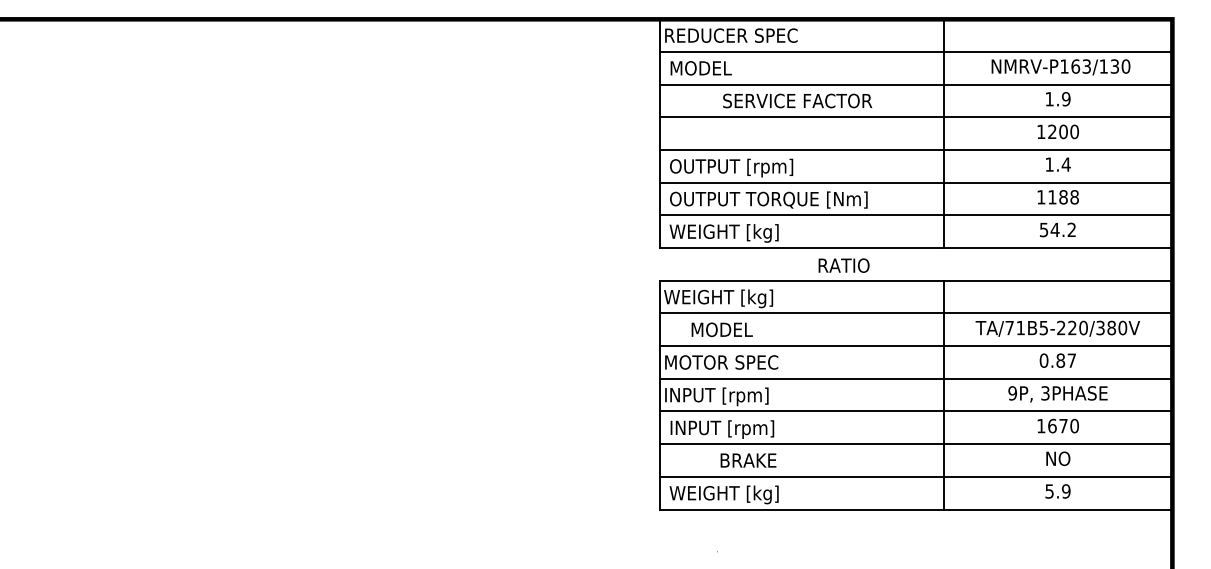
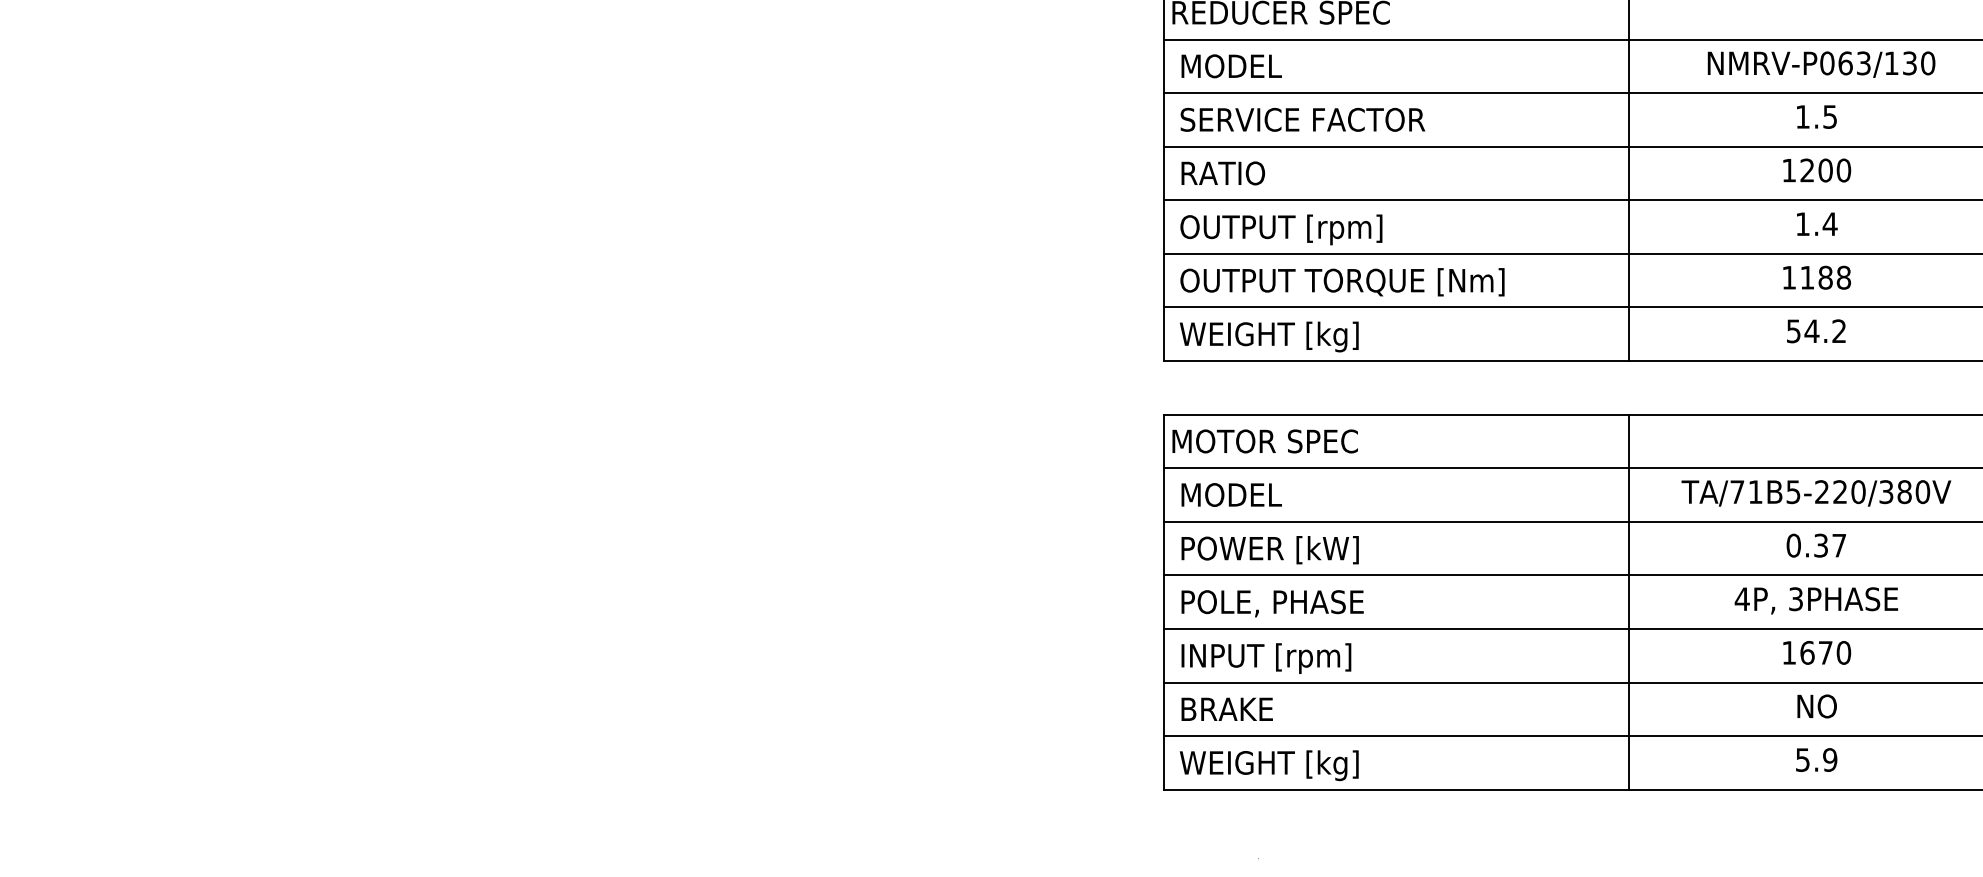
text: (1064, 66) -> (1827, 63), NMRV-P163/130 -> NMRV-P063/130
text: (1066, 99) -> (1830, 117), 1.9 -> 1.5
text: (797, 100) -> (1302, 119), moved
text: (843, 265) -> (1222, 173), moved
text: (721, 298) -> (1264, 443), WEIGHT [kg] -> MOTOR SPEC
text: (721, 329) -> (1230, 494), moved
text: (1060, 360) -> (1820, 545), 0.87 -> 0.37
text: (721, 363) -> (1264, 550), MOTOR SPEC -> POWER [kW]
text: (1012, 393) -> (1742, 599), 9P, -> 4P,
text: (723, 396) -> (1268, 604), INPUT [rpm] -> POLE, PHASE
text: (748, 460) -> (1227, 709), moved

